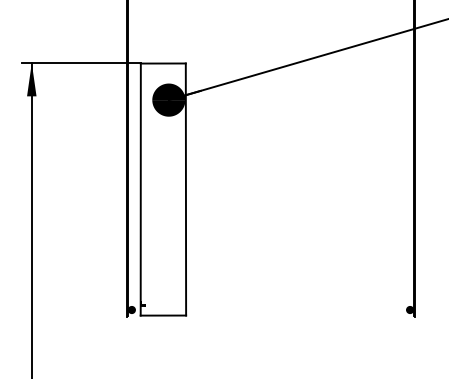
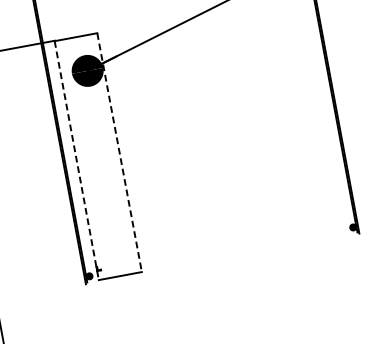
line: (140, 190) -> (76, 161), solid -> dashed
line: (185, 190) -> (119, 153), solid -> dashed

